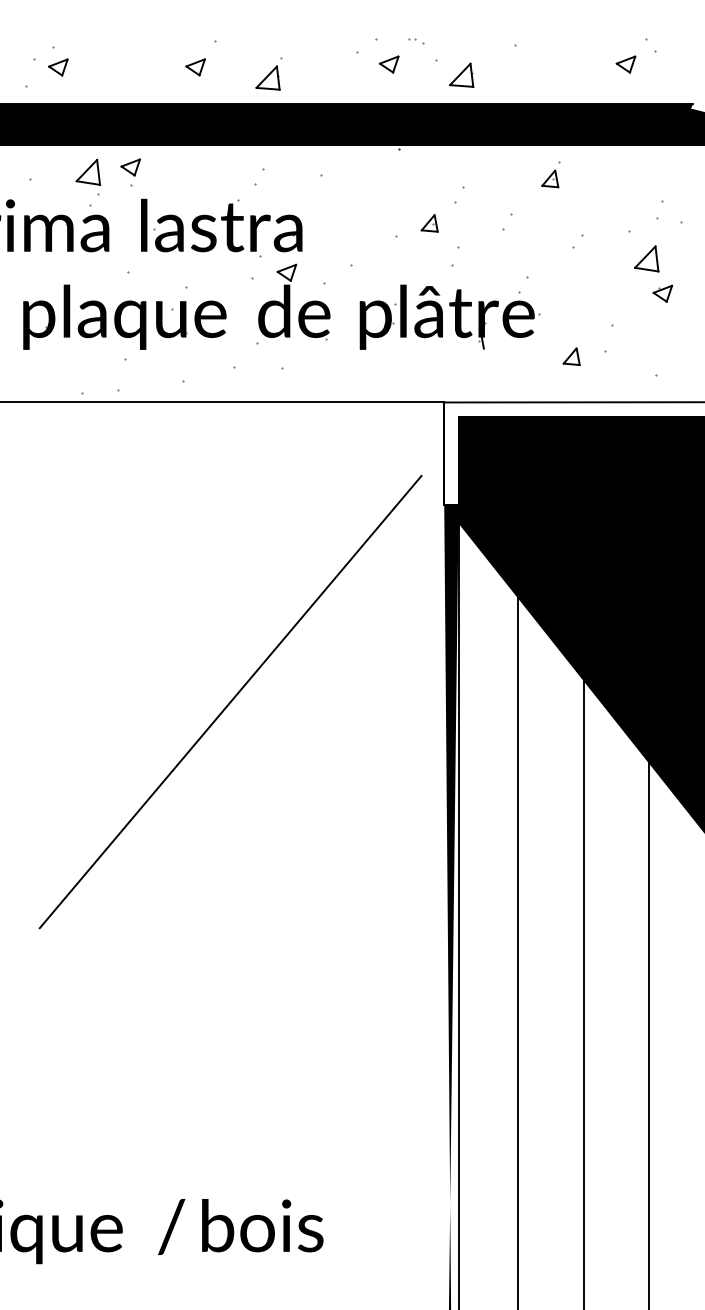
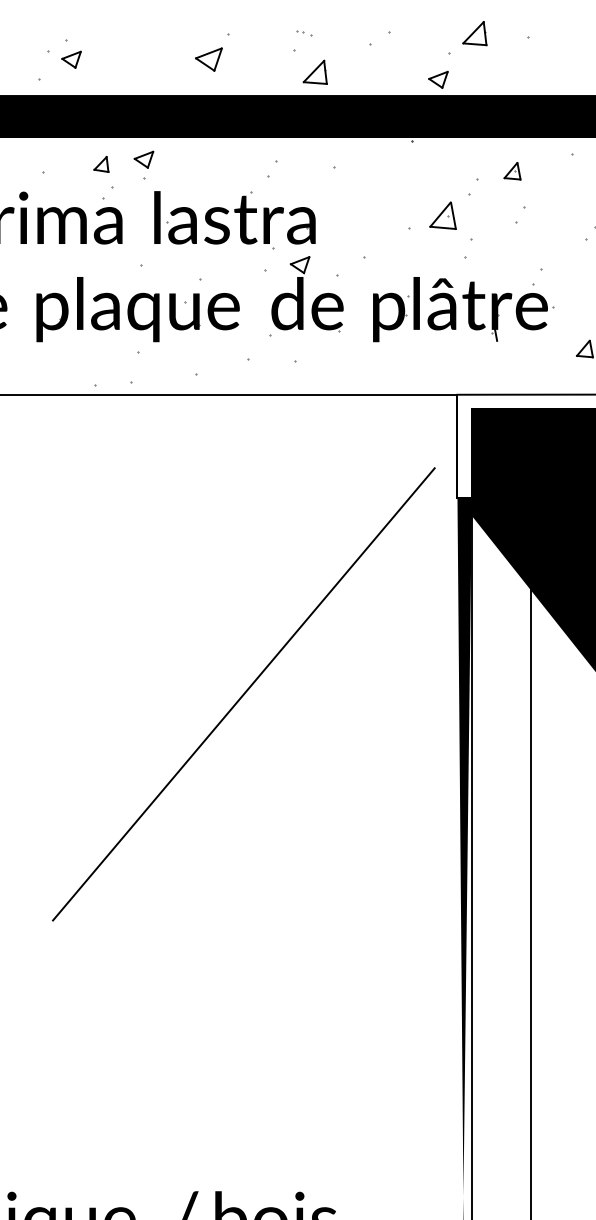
part: (416, 41) -> (304, 33), moved
part: (389, 64) -> (438, 79), moved
part: (195, 67) -> (208, 59), size x1.4
part: (461, 74) -> (474, 32), moved
part: (267, 77) -> (314, 71), moved
part: (87, 171) -> (100, 163), size x0.6
part: (550, 178) -> (512, 170), moved
part: (429, 223) -> (442, 215), size x1.6

